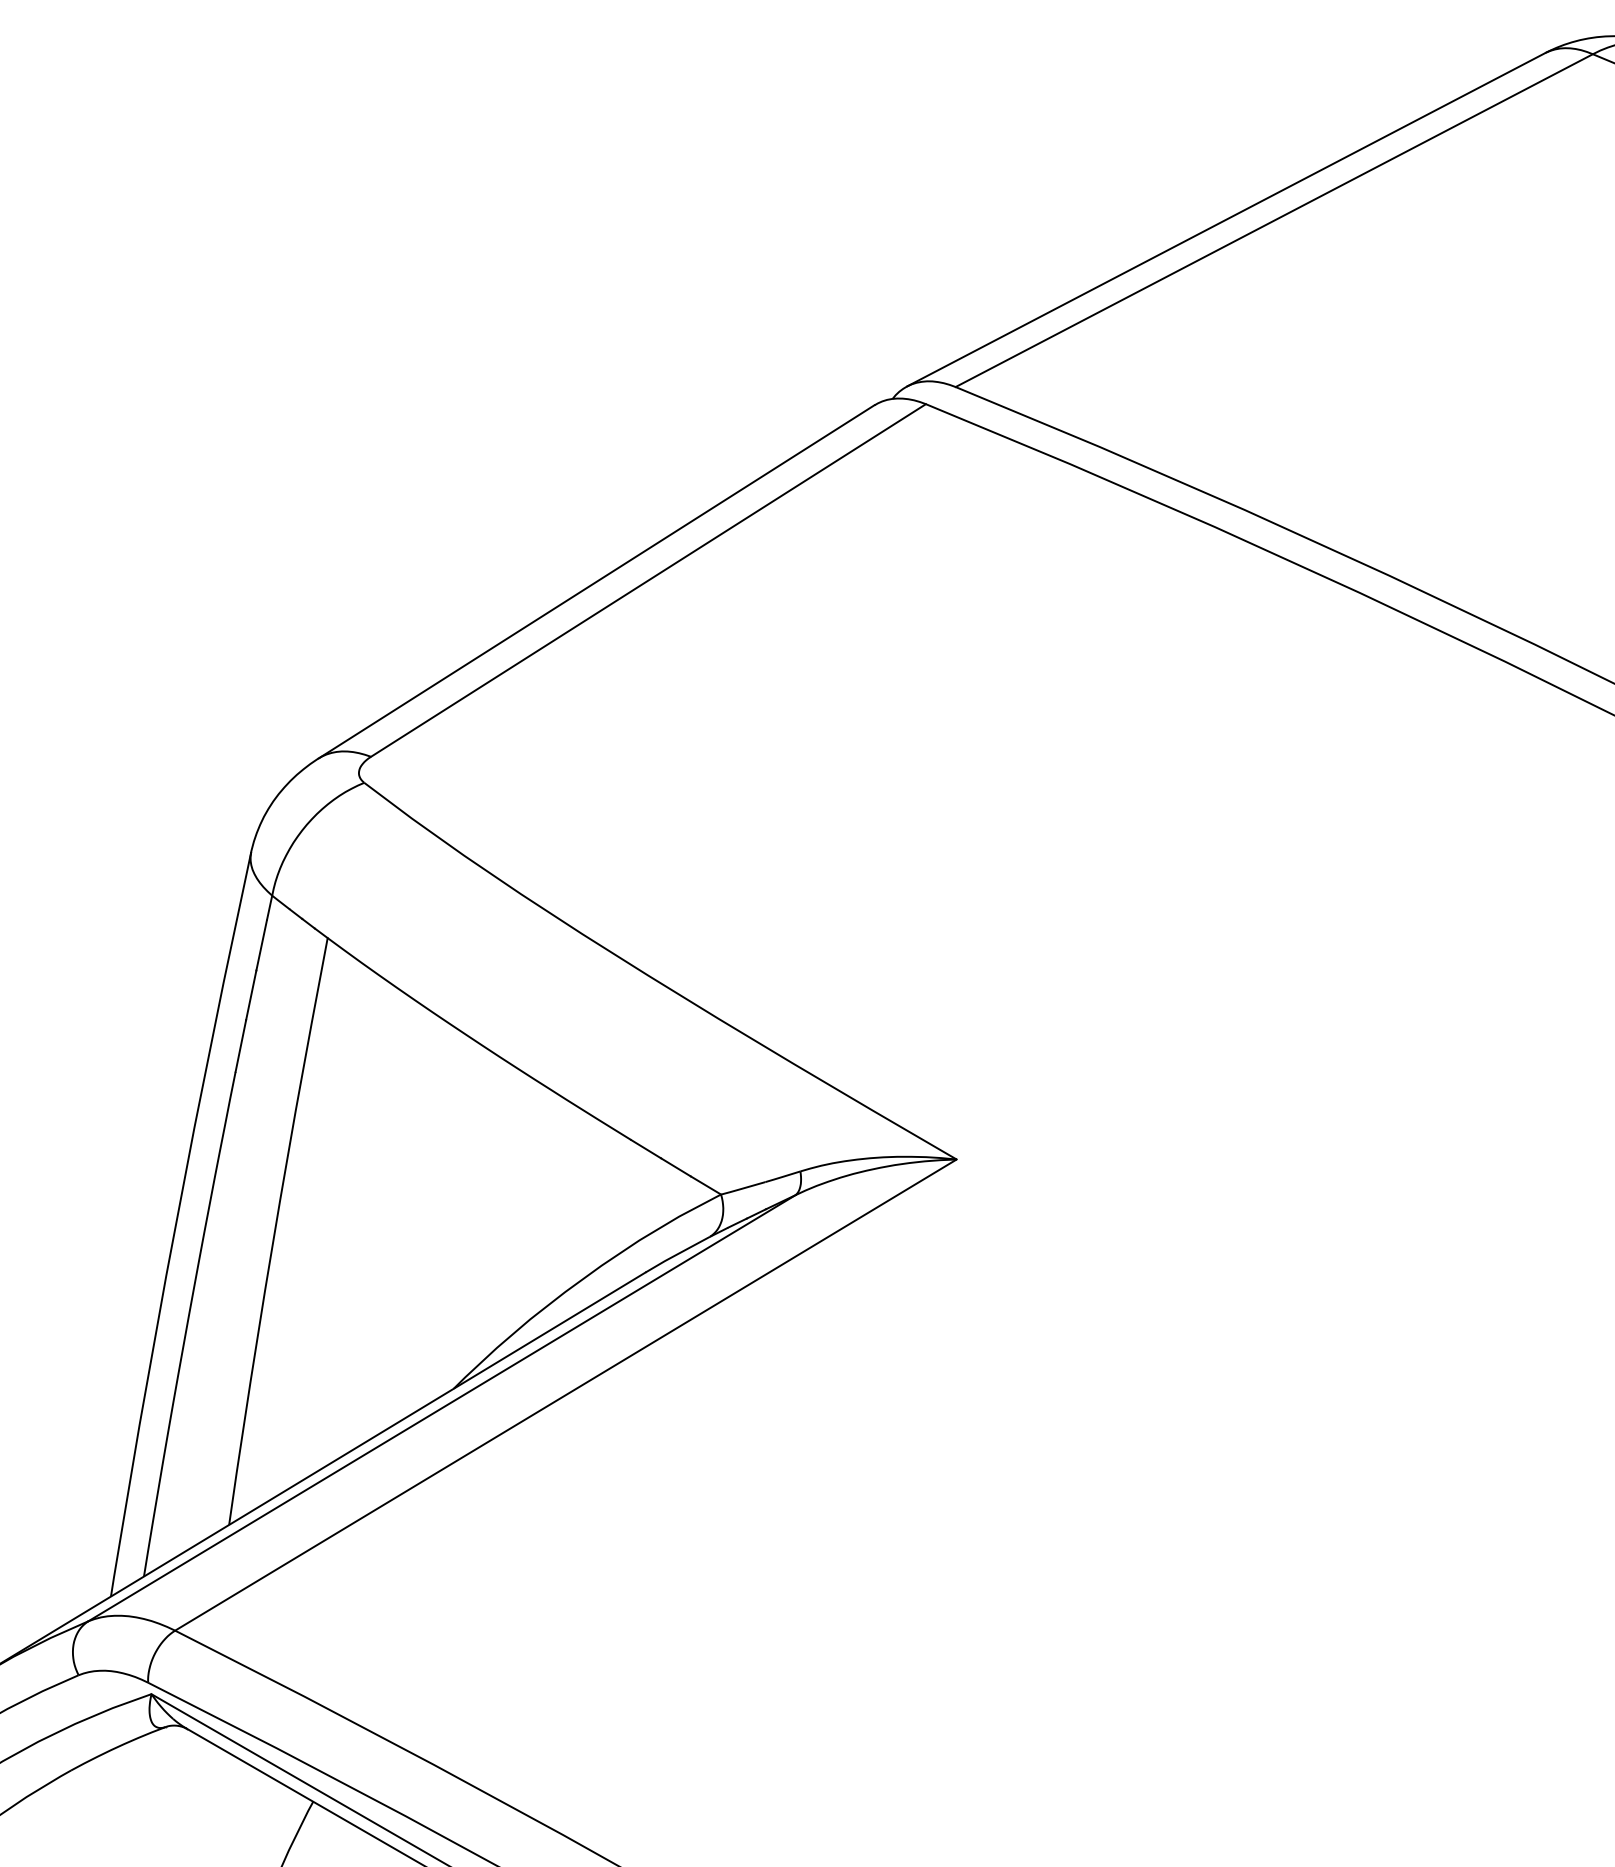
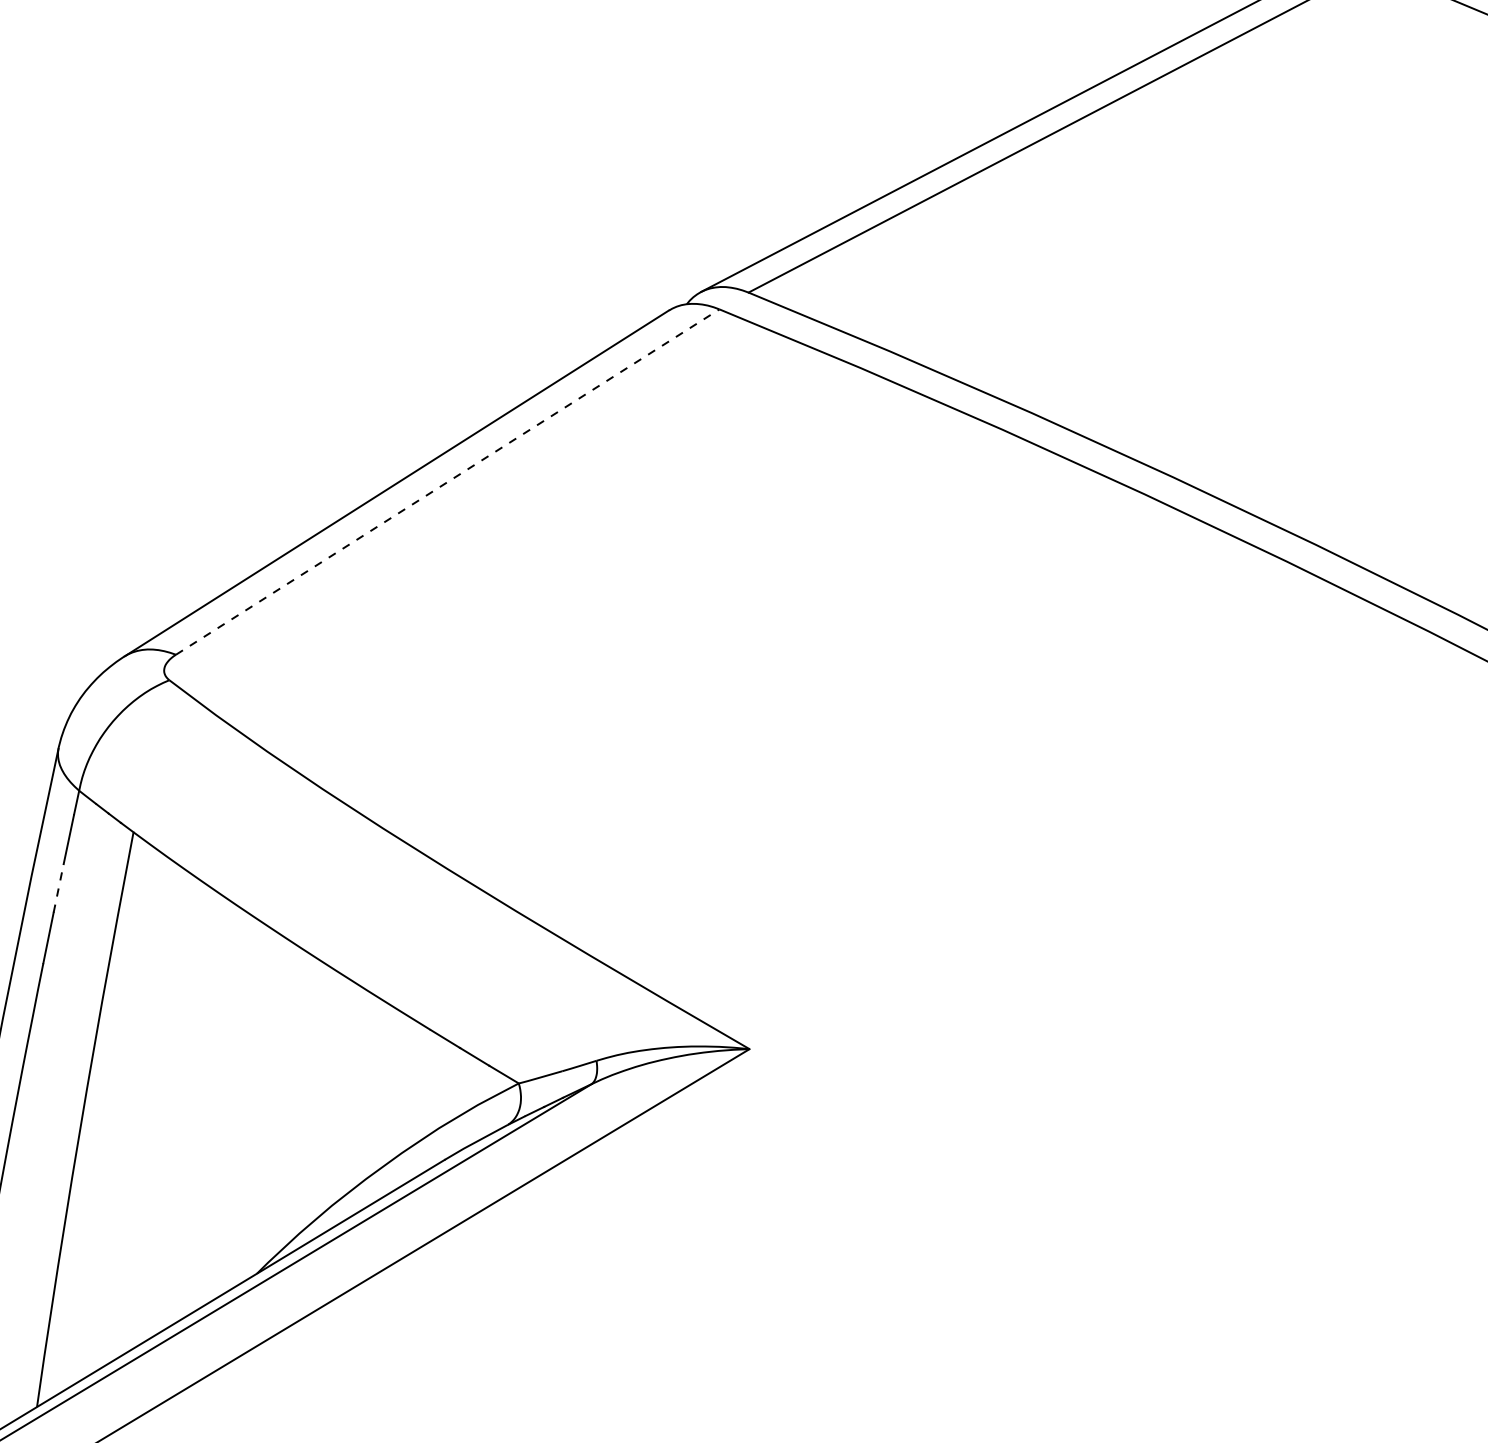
line: (648, 580) -> (447, 482), solid -> dashed
line: (251, 994) -> (58, 887), solid -> dashed

